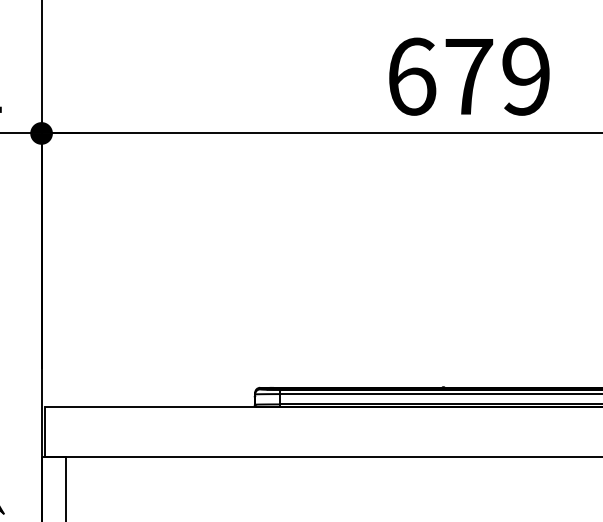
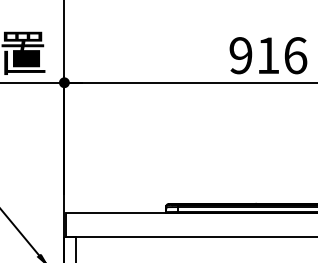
text: (469, 76) -> (268, 55), 679 -> 916

